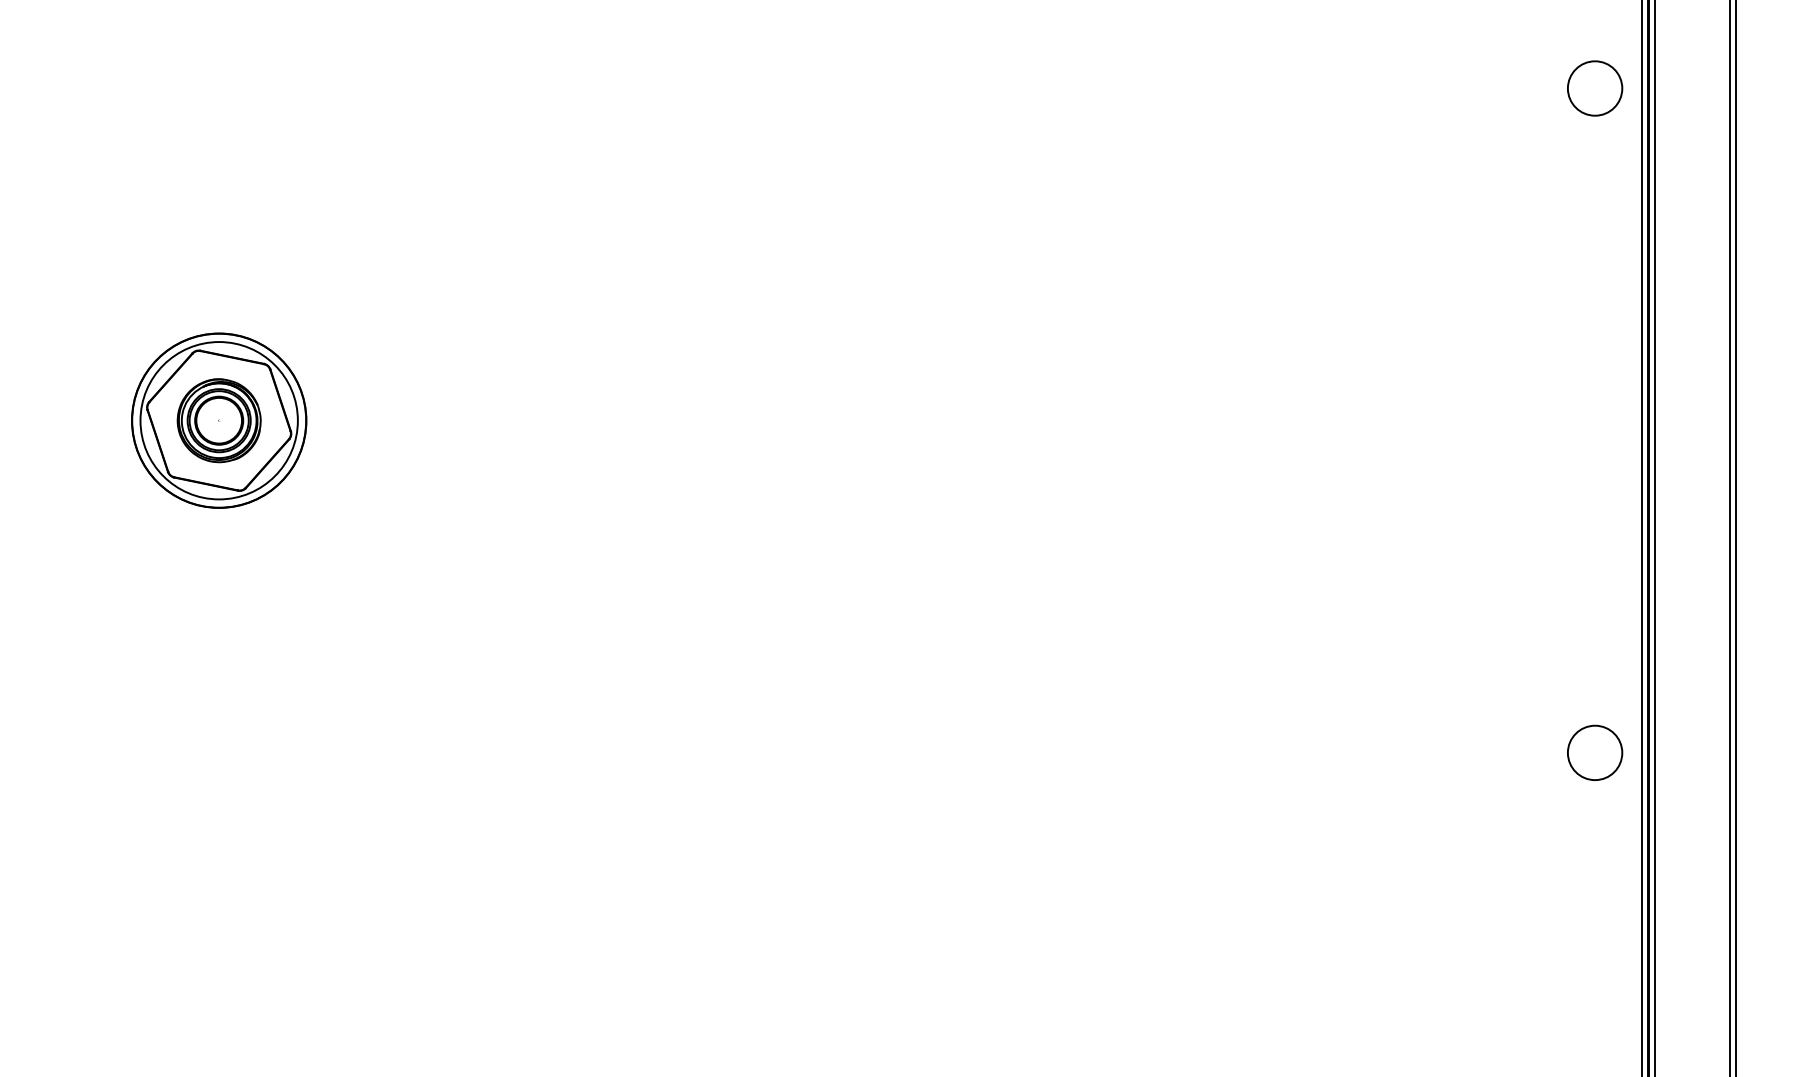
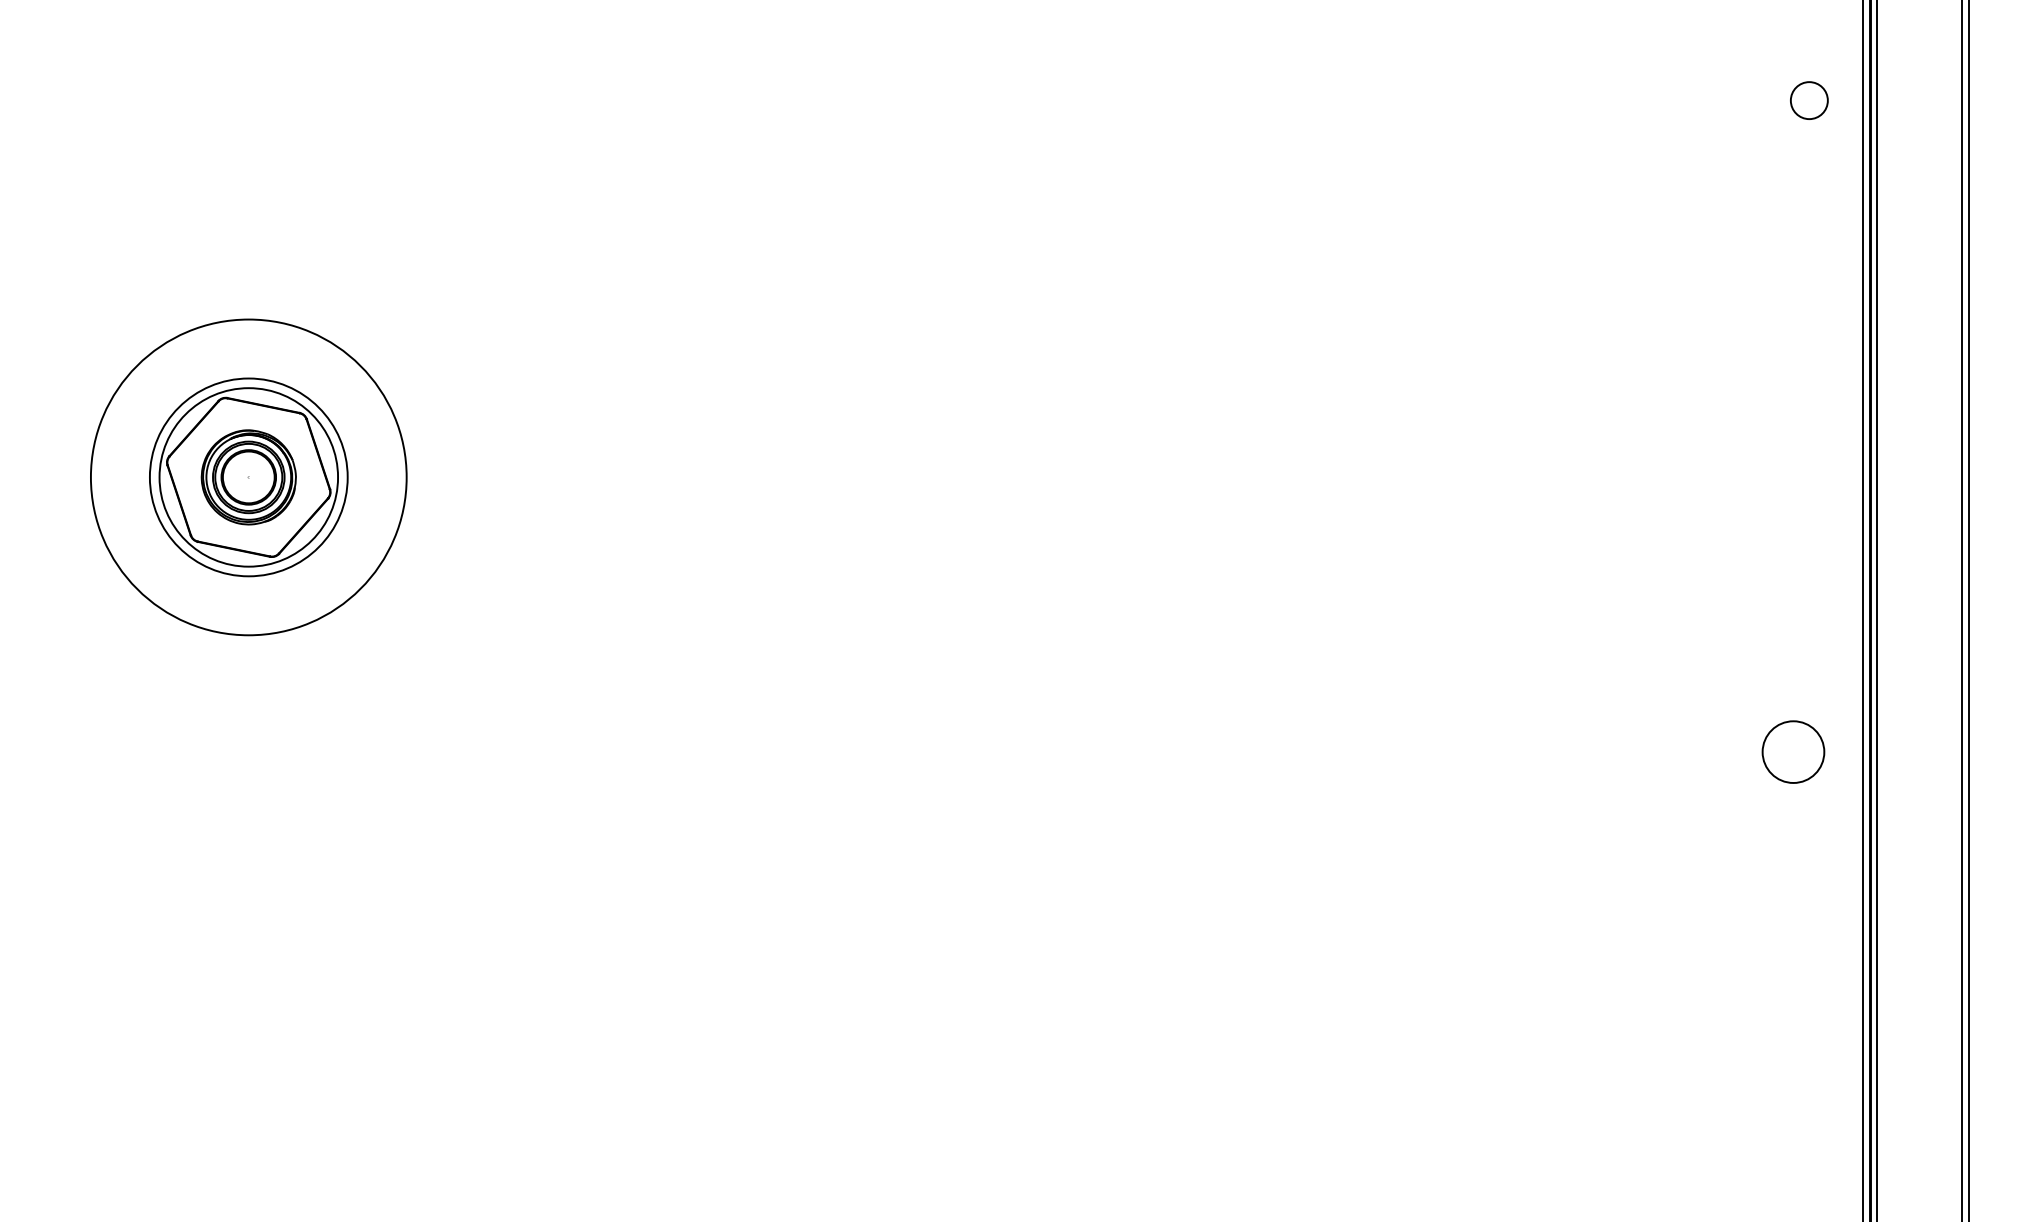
circle: (1594, 88) -> (1808, 100), size x0.6
circle: (219, 420) -> (249, 477), size x1.6
circle: (1595, 752) -> (1793, 751), moved

